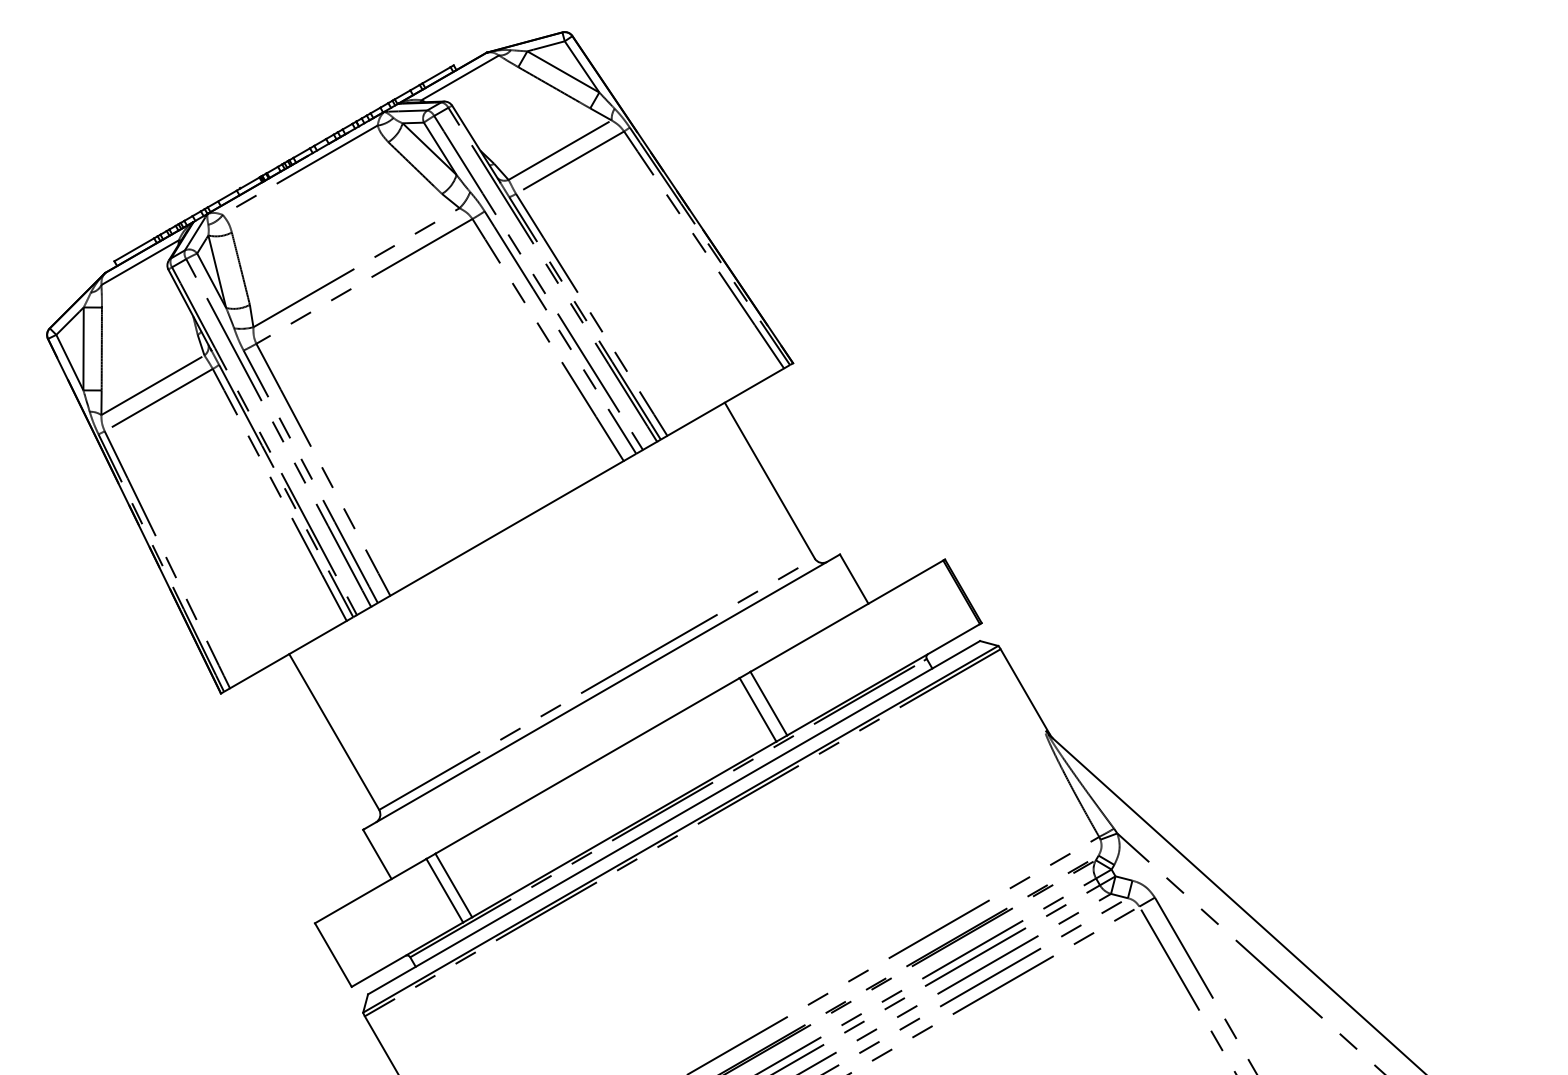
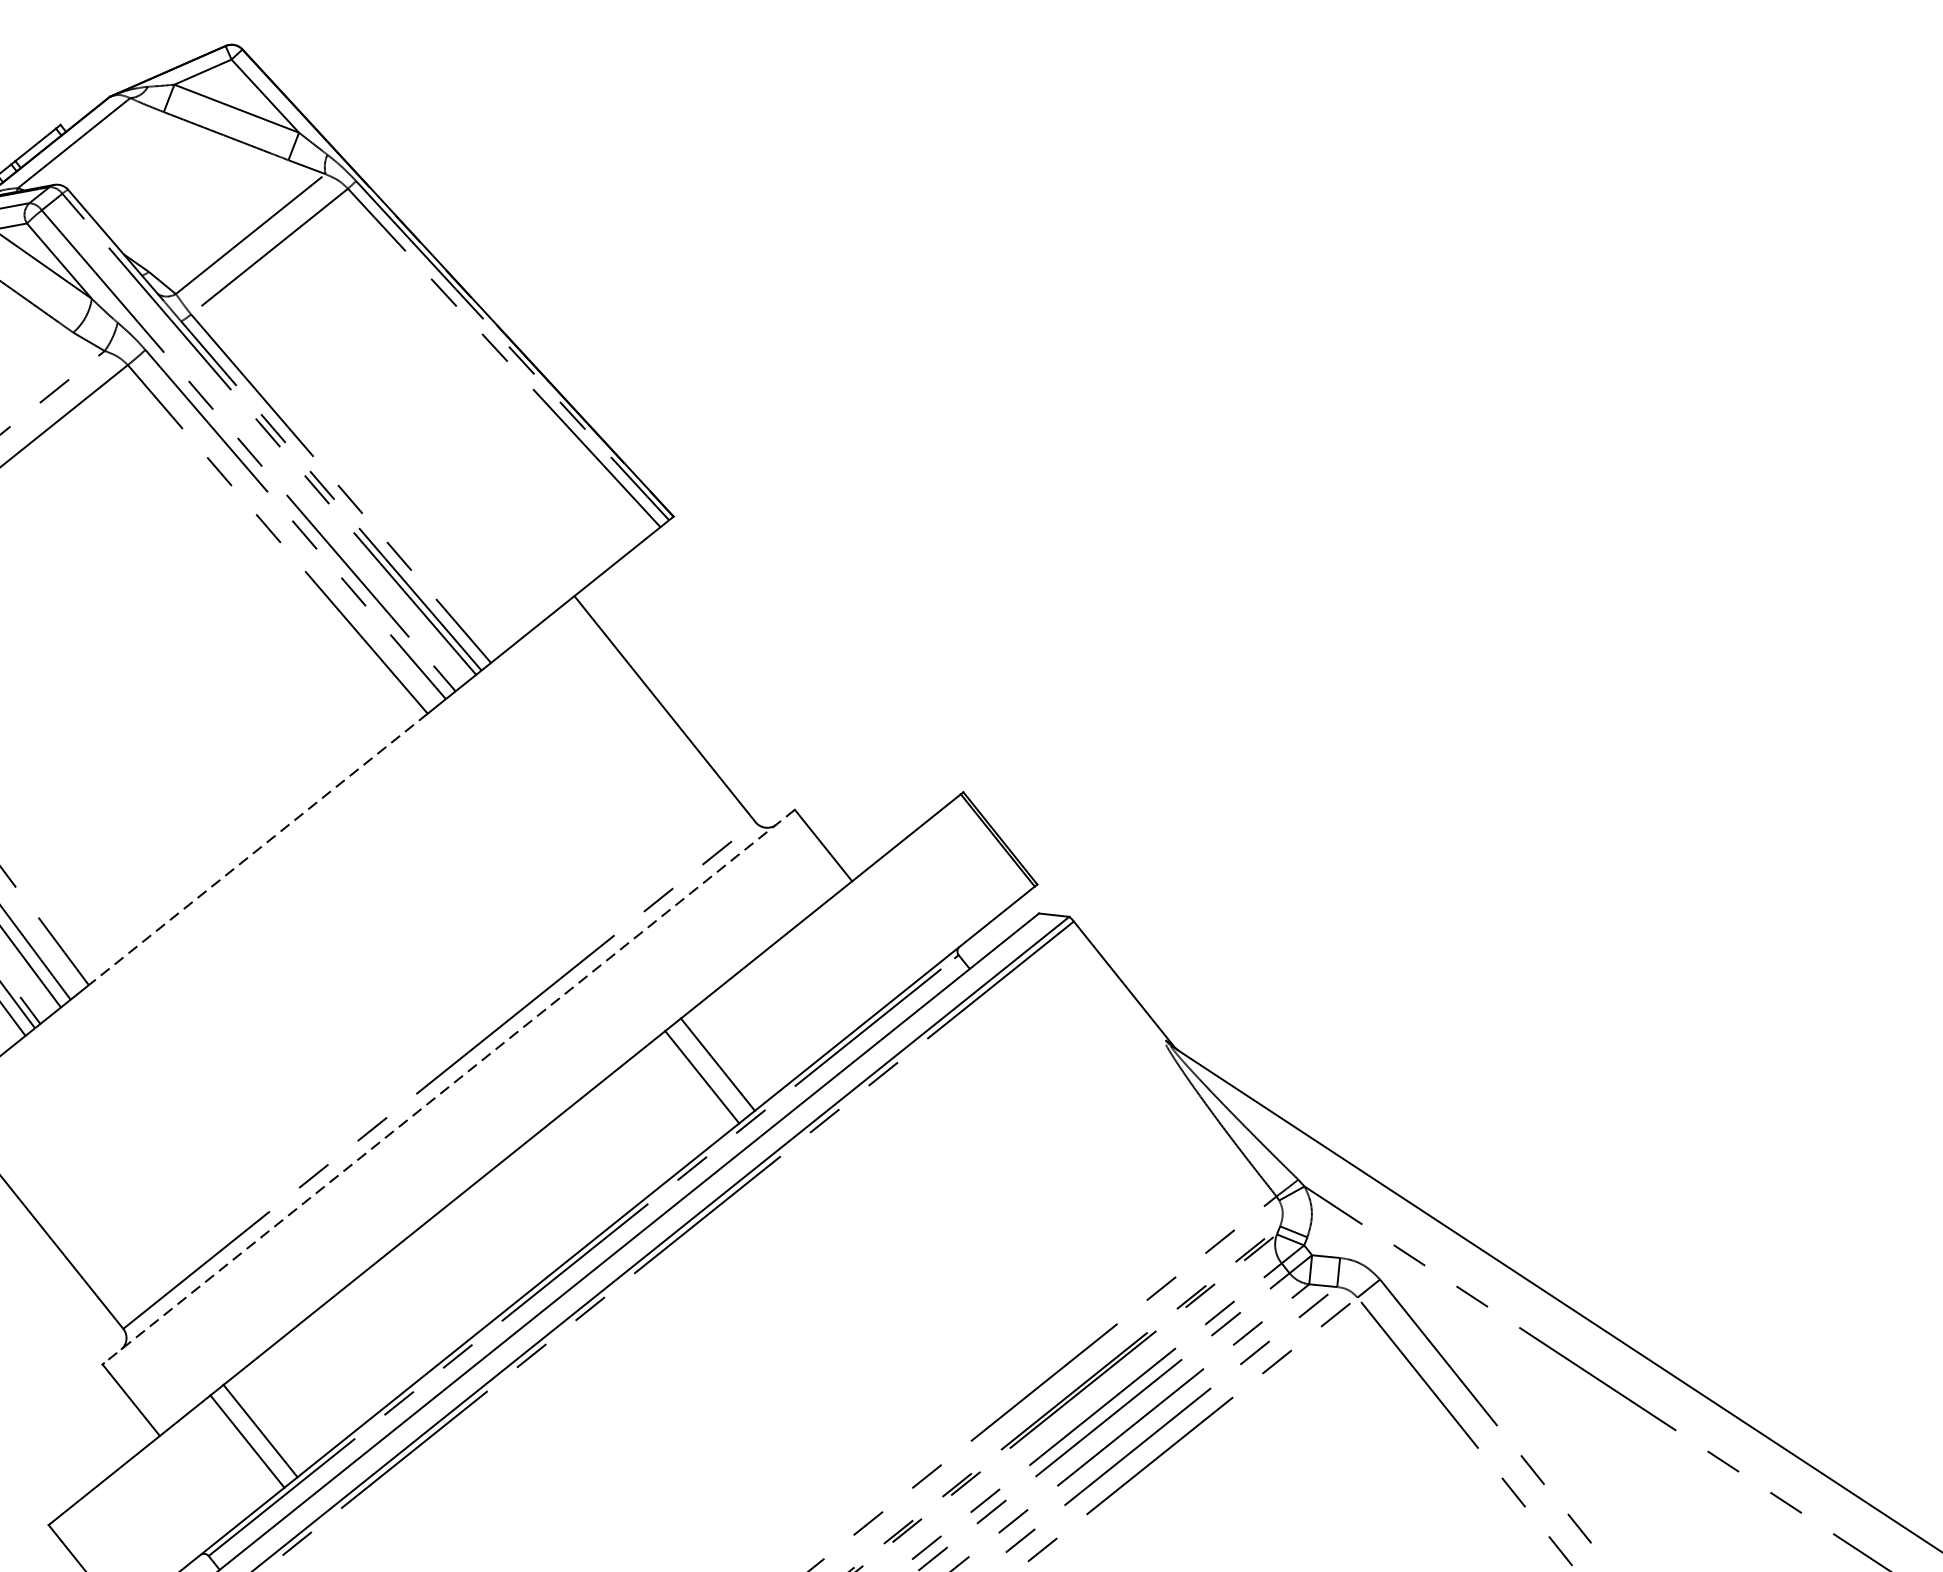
line: (507, 528) -> (259, 849), solid -> dashed
line: (602, 691) -> (450, 1085), solid -> dashed

